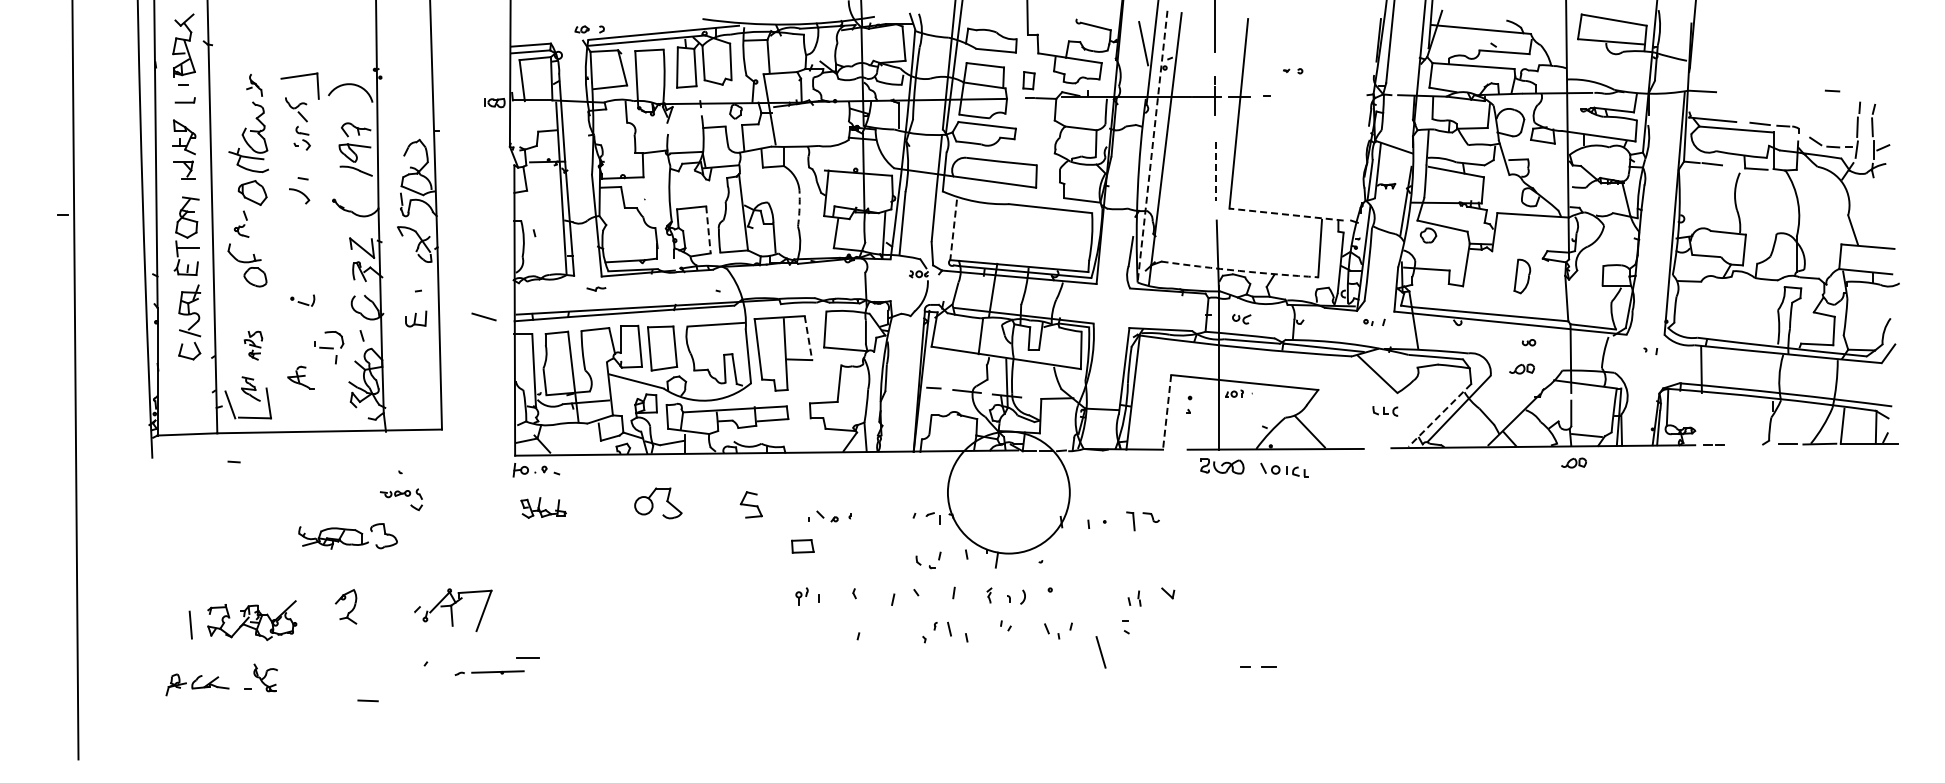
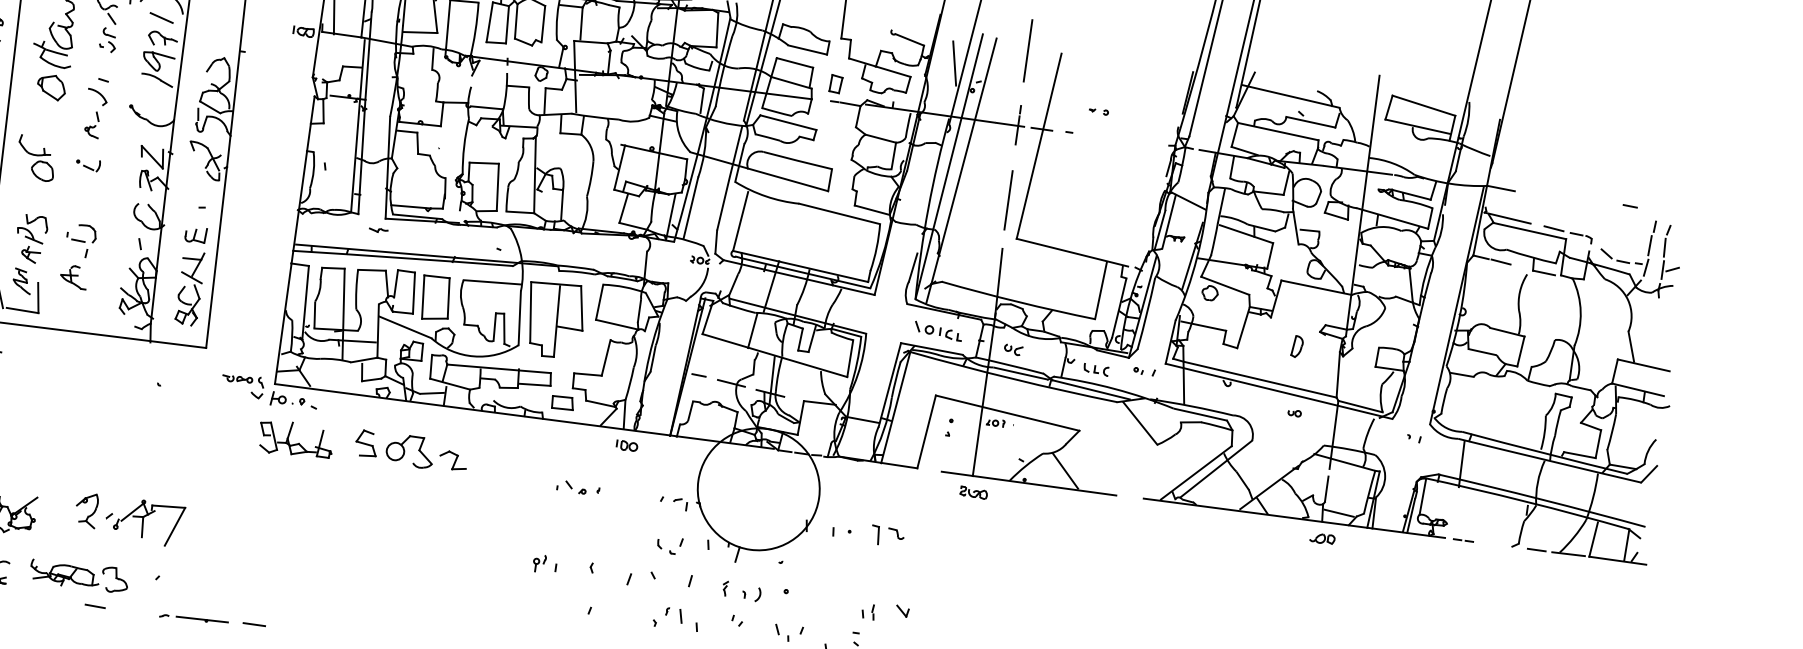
line: (1152, 146) -> (949, 166), dashed -> solid
line: (1216, 172) -> (1008, 201), dashed -> solid
arc: (799, 208) -> (590, 178), dashed -> solid
line: (1286, 214) -> (1072, 252), dashed -> solid
part: (241, 223) -> (92, 123), moved
line: (708, 229) -> (497, 186), dashed -> solid
line: (953, 230) -> (740, 222), dashed -> solid
arc: (1239, 270) -> (1018, 301), dashed -> solid
part: (1522, 276) -> (1297, 346), size x0.62
part: (302, 300) -> (88, 164), moved
line: (483, 316) -> (161, 17), moved
line: (808, 338) -> (581, 308), dashed -> solid
part: (253, 345) -> (31, 238), size x1.67
part: (329, 347) -> (81, 240), moved
part: (1521, 368) -> (1283, 437), removed
part: (417, 372) -> (189, 288), added
part: (1385, 411) -> (1096, 370), moved
line: (1167, 412) -> (926, 432), dashed -> solid
line: (1439, 415) -> (1195, 472), dashed -> solid
part: (1222, 465) -> (974, 492), size x0.62
part: (872, 467) -> (627, 445), added
part: (1284, 469) -> (938, 330), moved
part: (401, 499) -> (242, 385), moved
part: (750, 504) -> (366, 443), moved
part: (702, 506) -> (453, 460), added
part: (543, 507) -> (295, 439), size x1.67
part: (347, 536) -> (78, 575), moved
part: (802, 546) -> (562, 403), moved
part: (453, 609) -> (144, 521), moved
line: (527, 657) -> (253, 624), moved
part: (489, 672) -> (193, 618), moved

